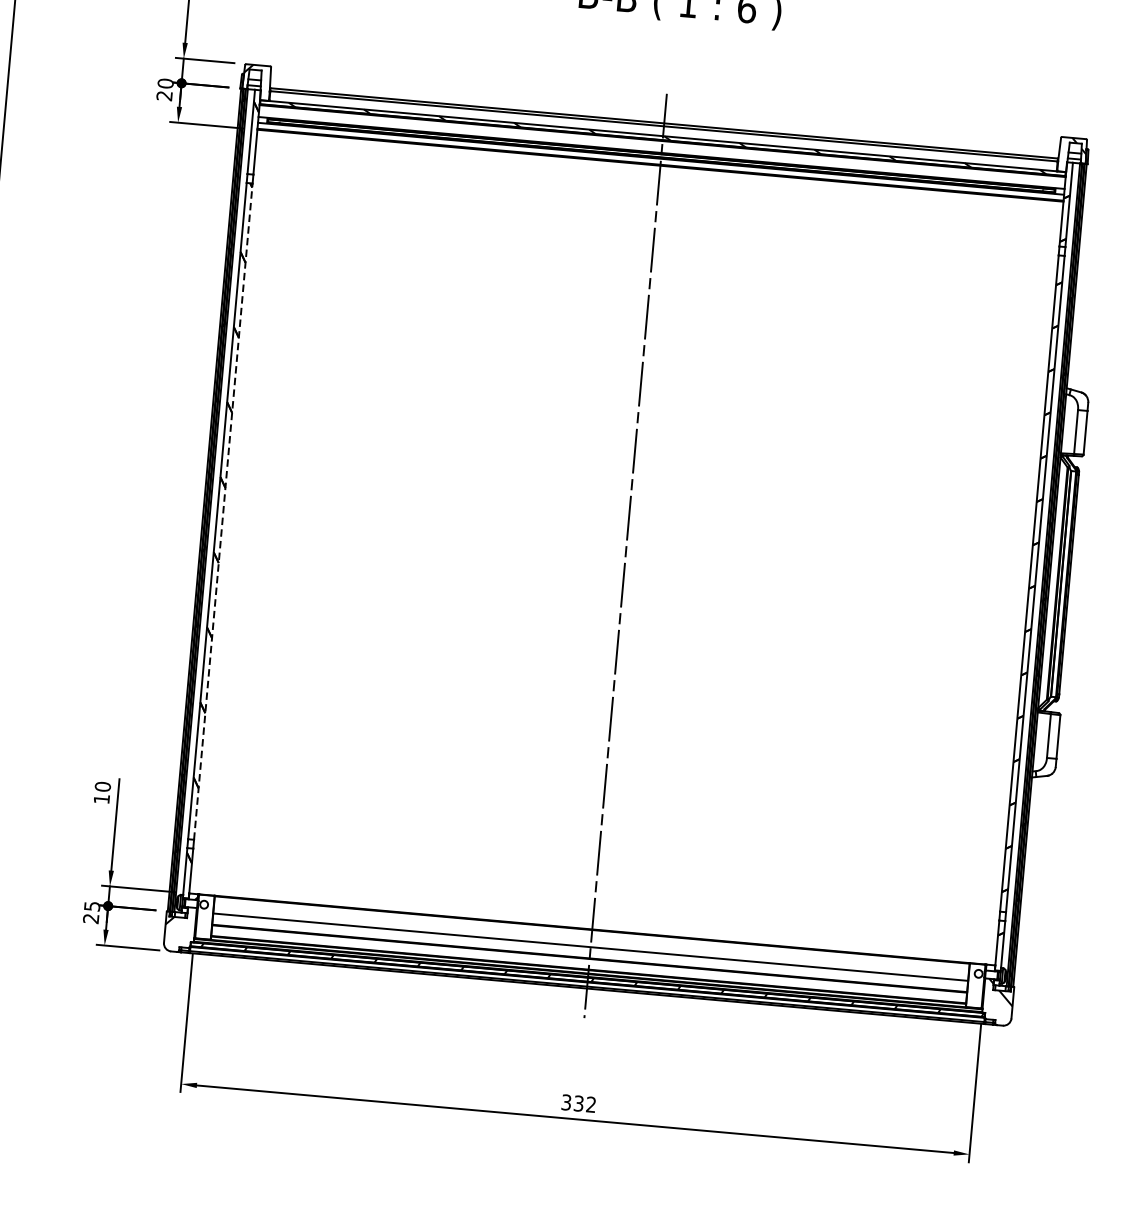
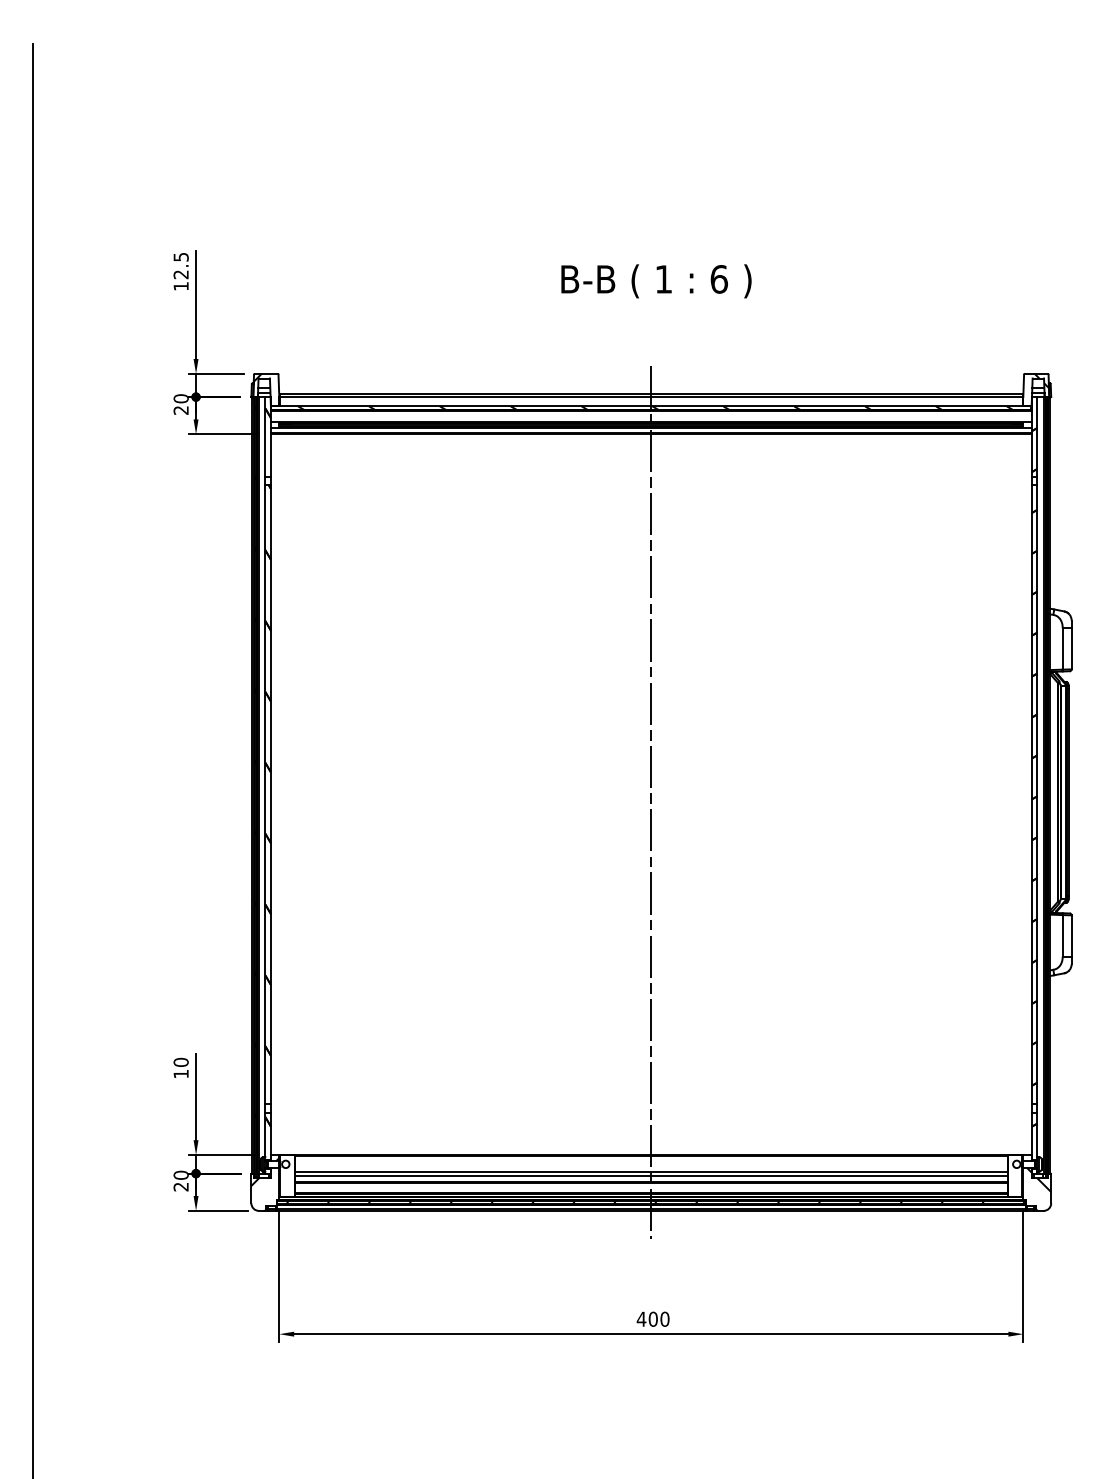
line: (222, 511) -> (270, 794), dashed -> solid
text: (91, 905) -> (180, 1174), 25 -> 20
line: (590, 951) -> (651, 1175), added
text: (578, 1102) -> (652, 1318), 332 -> 400

